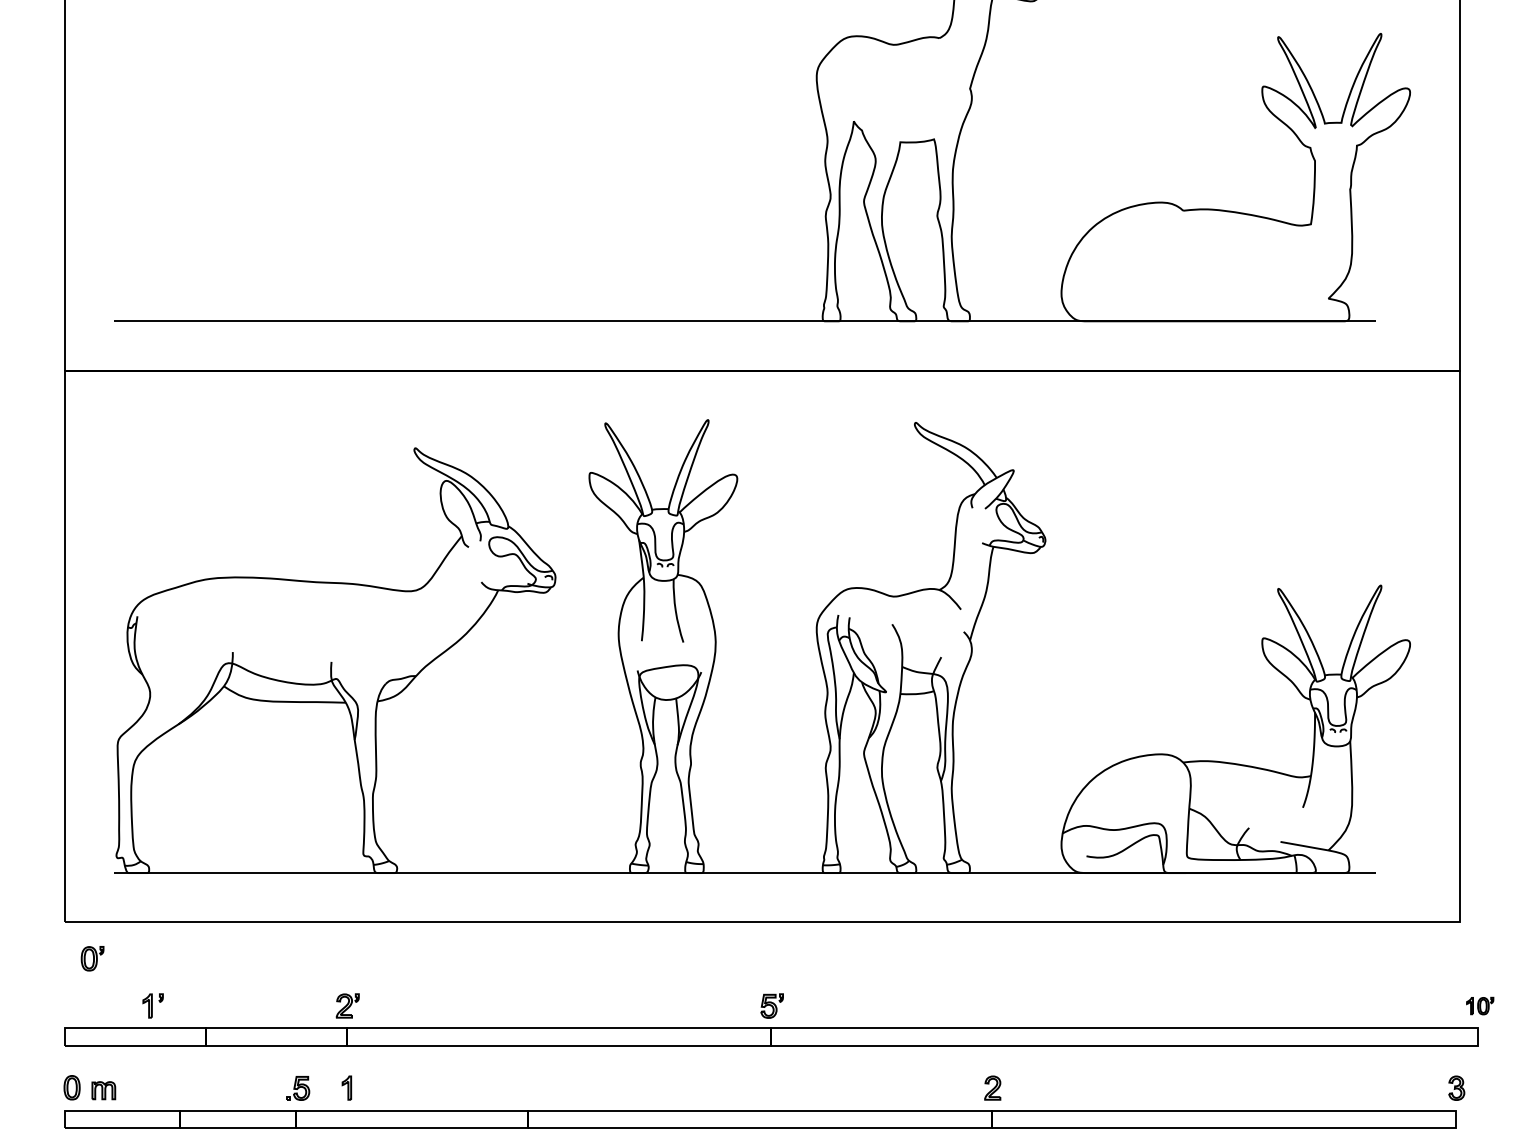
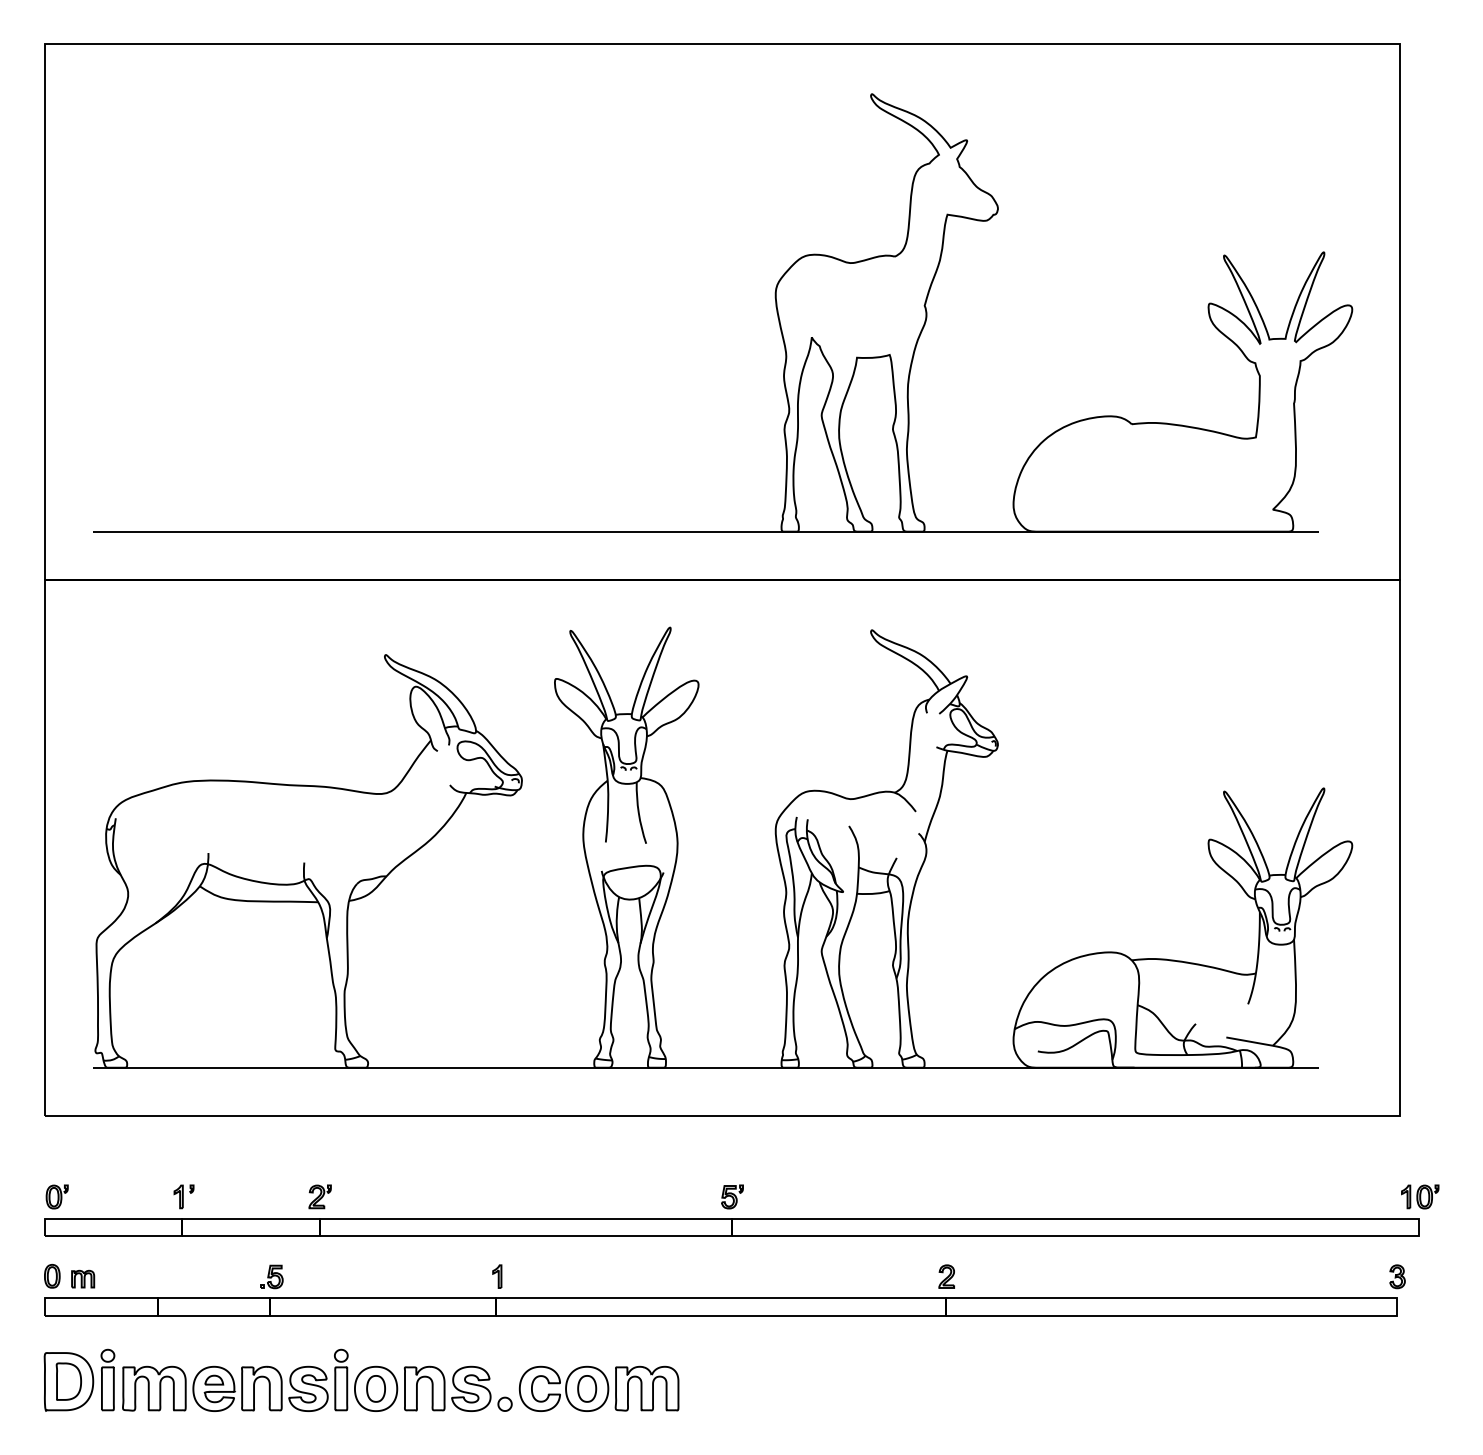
part: (91, 958) -> (56, 1196), moved
part: (152, 1005) -> (183, 1196), moved
part: (1480, 1005) -> (1420, 1196), size x1.43
part: (347, 1087) -> (497, 1276), moved

